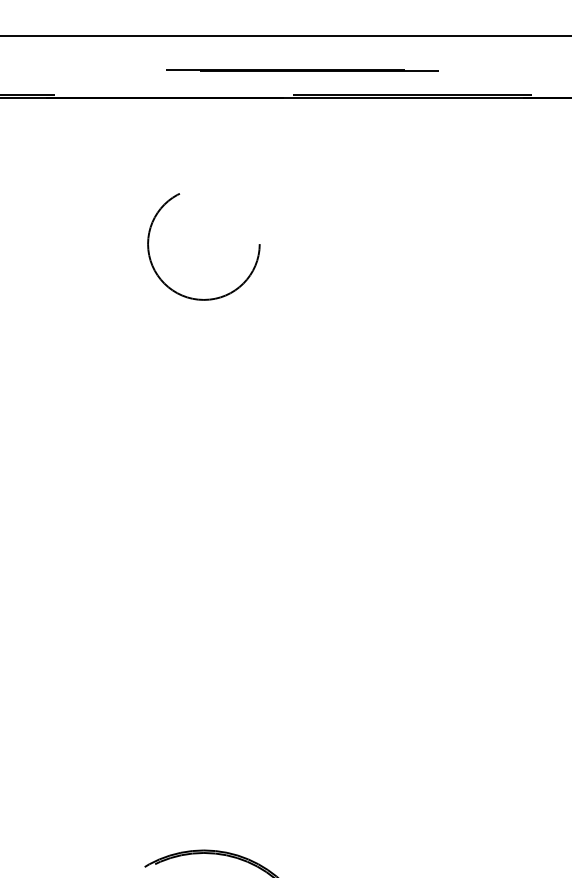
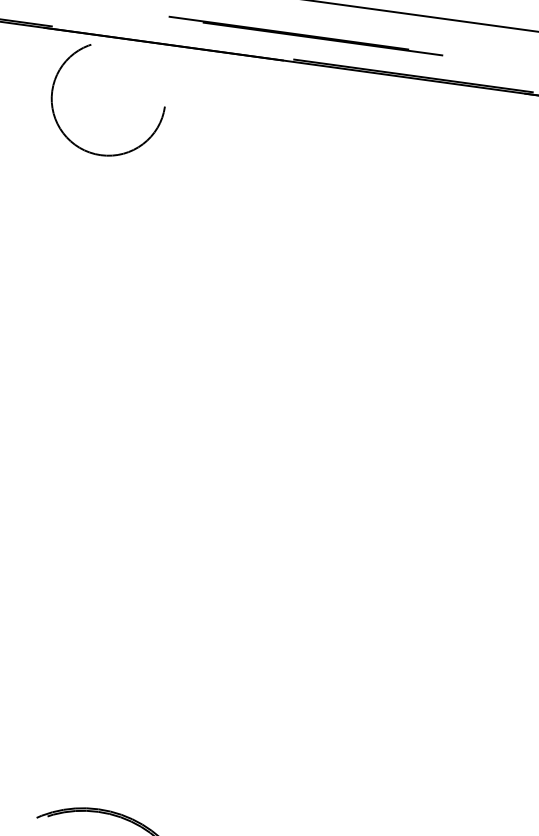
circle: (203, 246) -> (107, 101), moved

